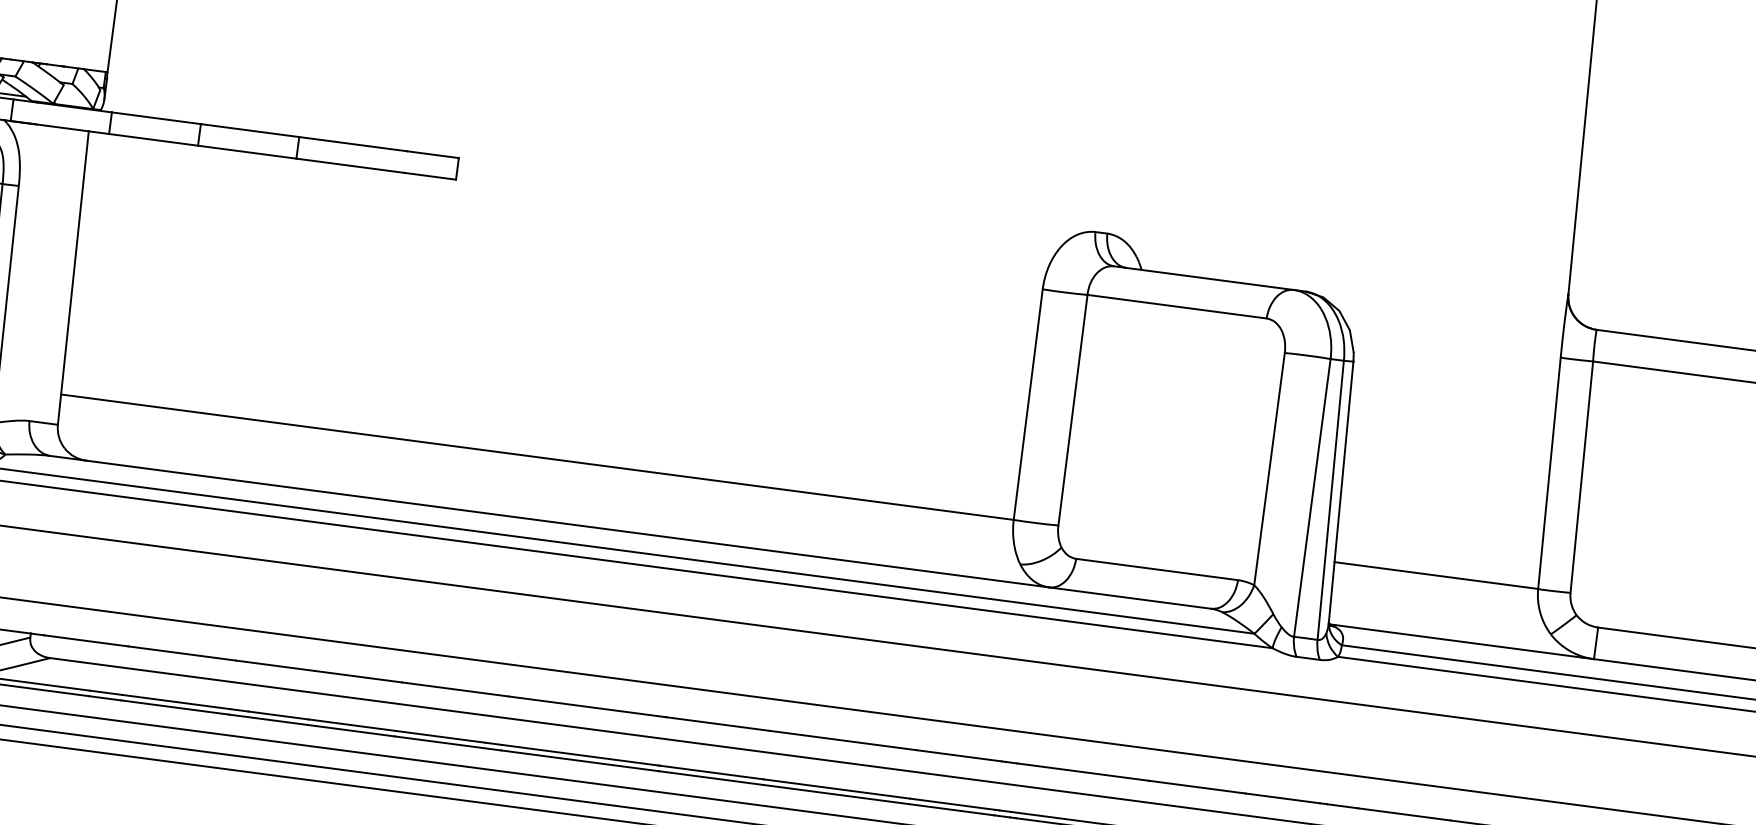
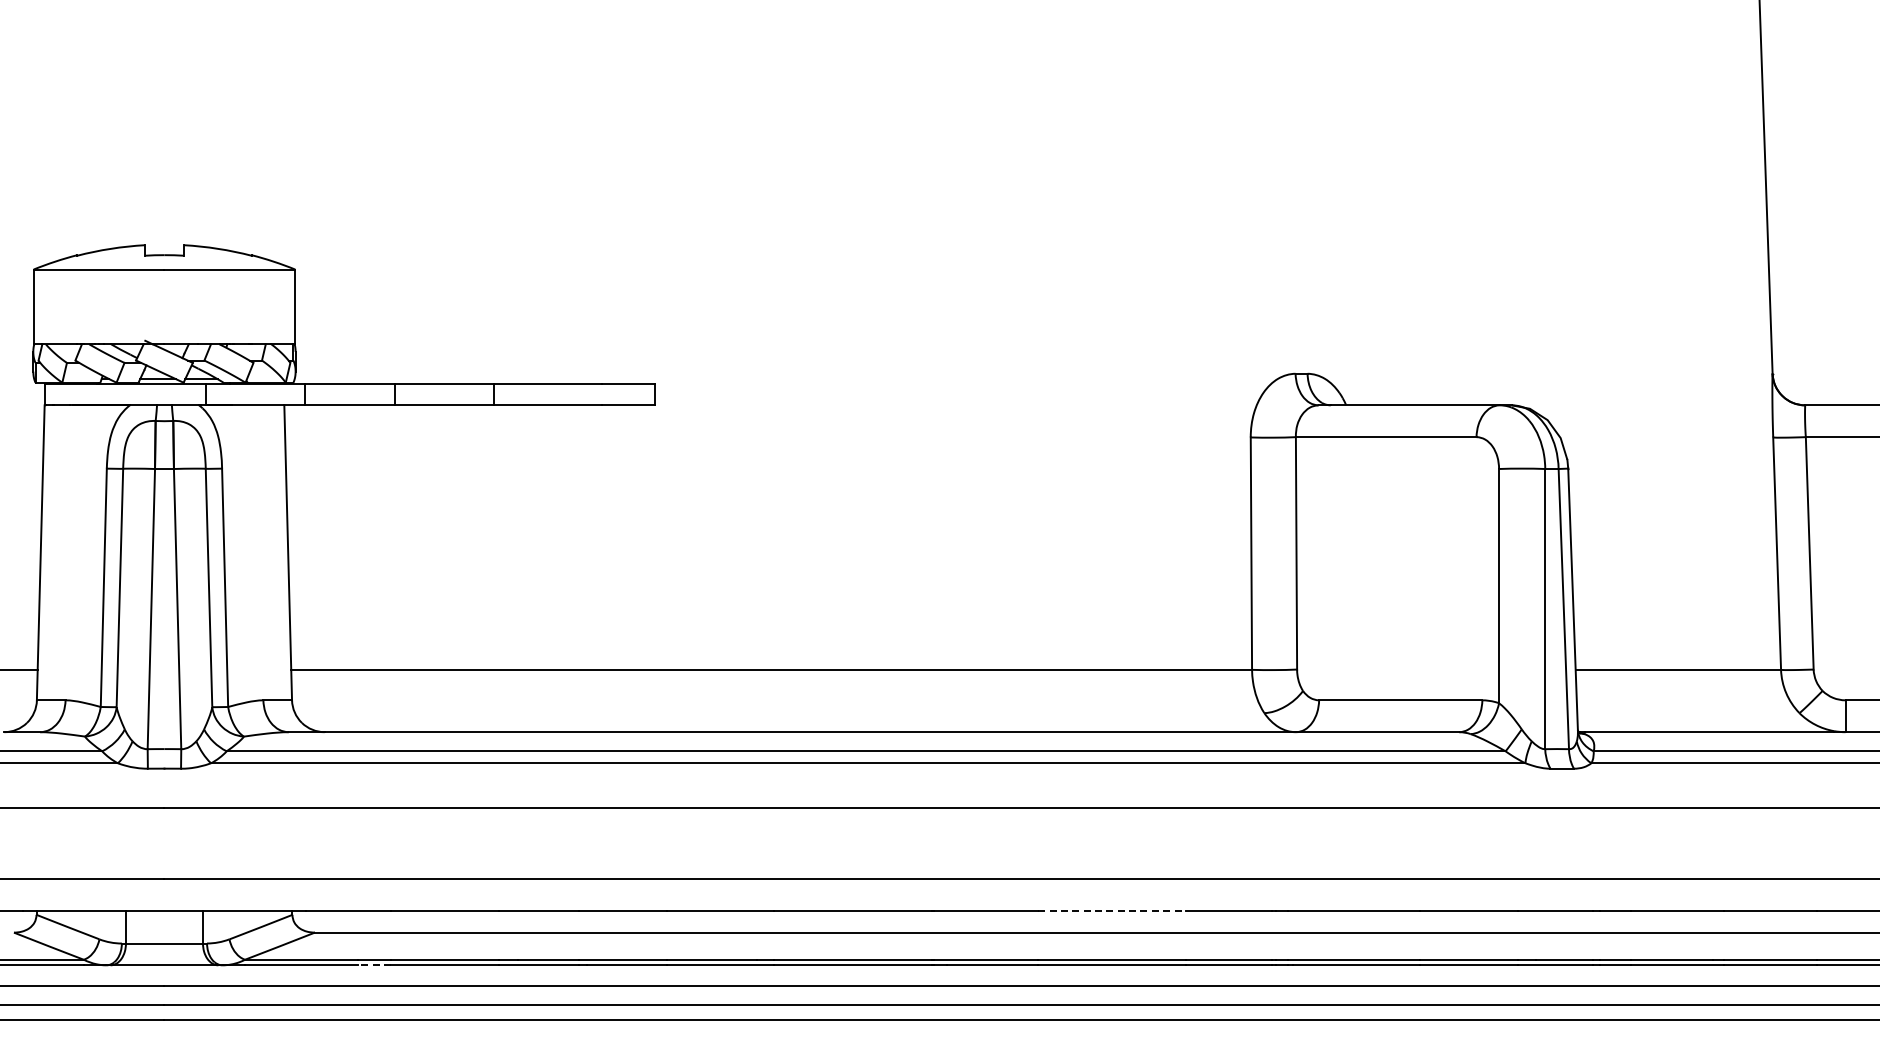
line: (105, 698) -> (374, 965), solid -> dashed
line: (843, 740) -> (1112, 910), solid -> dashed

